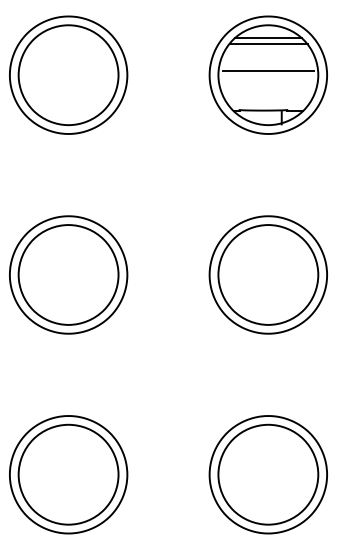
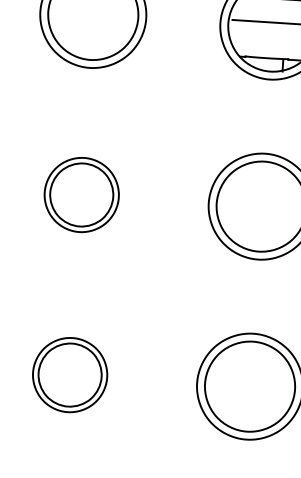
part: (68, 274) -> (81, 194), size x0.7
part: (68, 474) -> (69, 374), size x0.7

